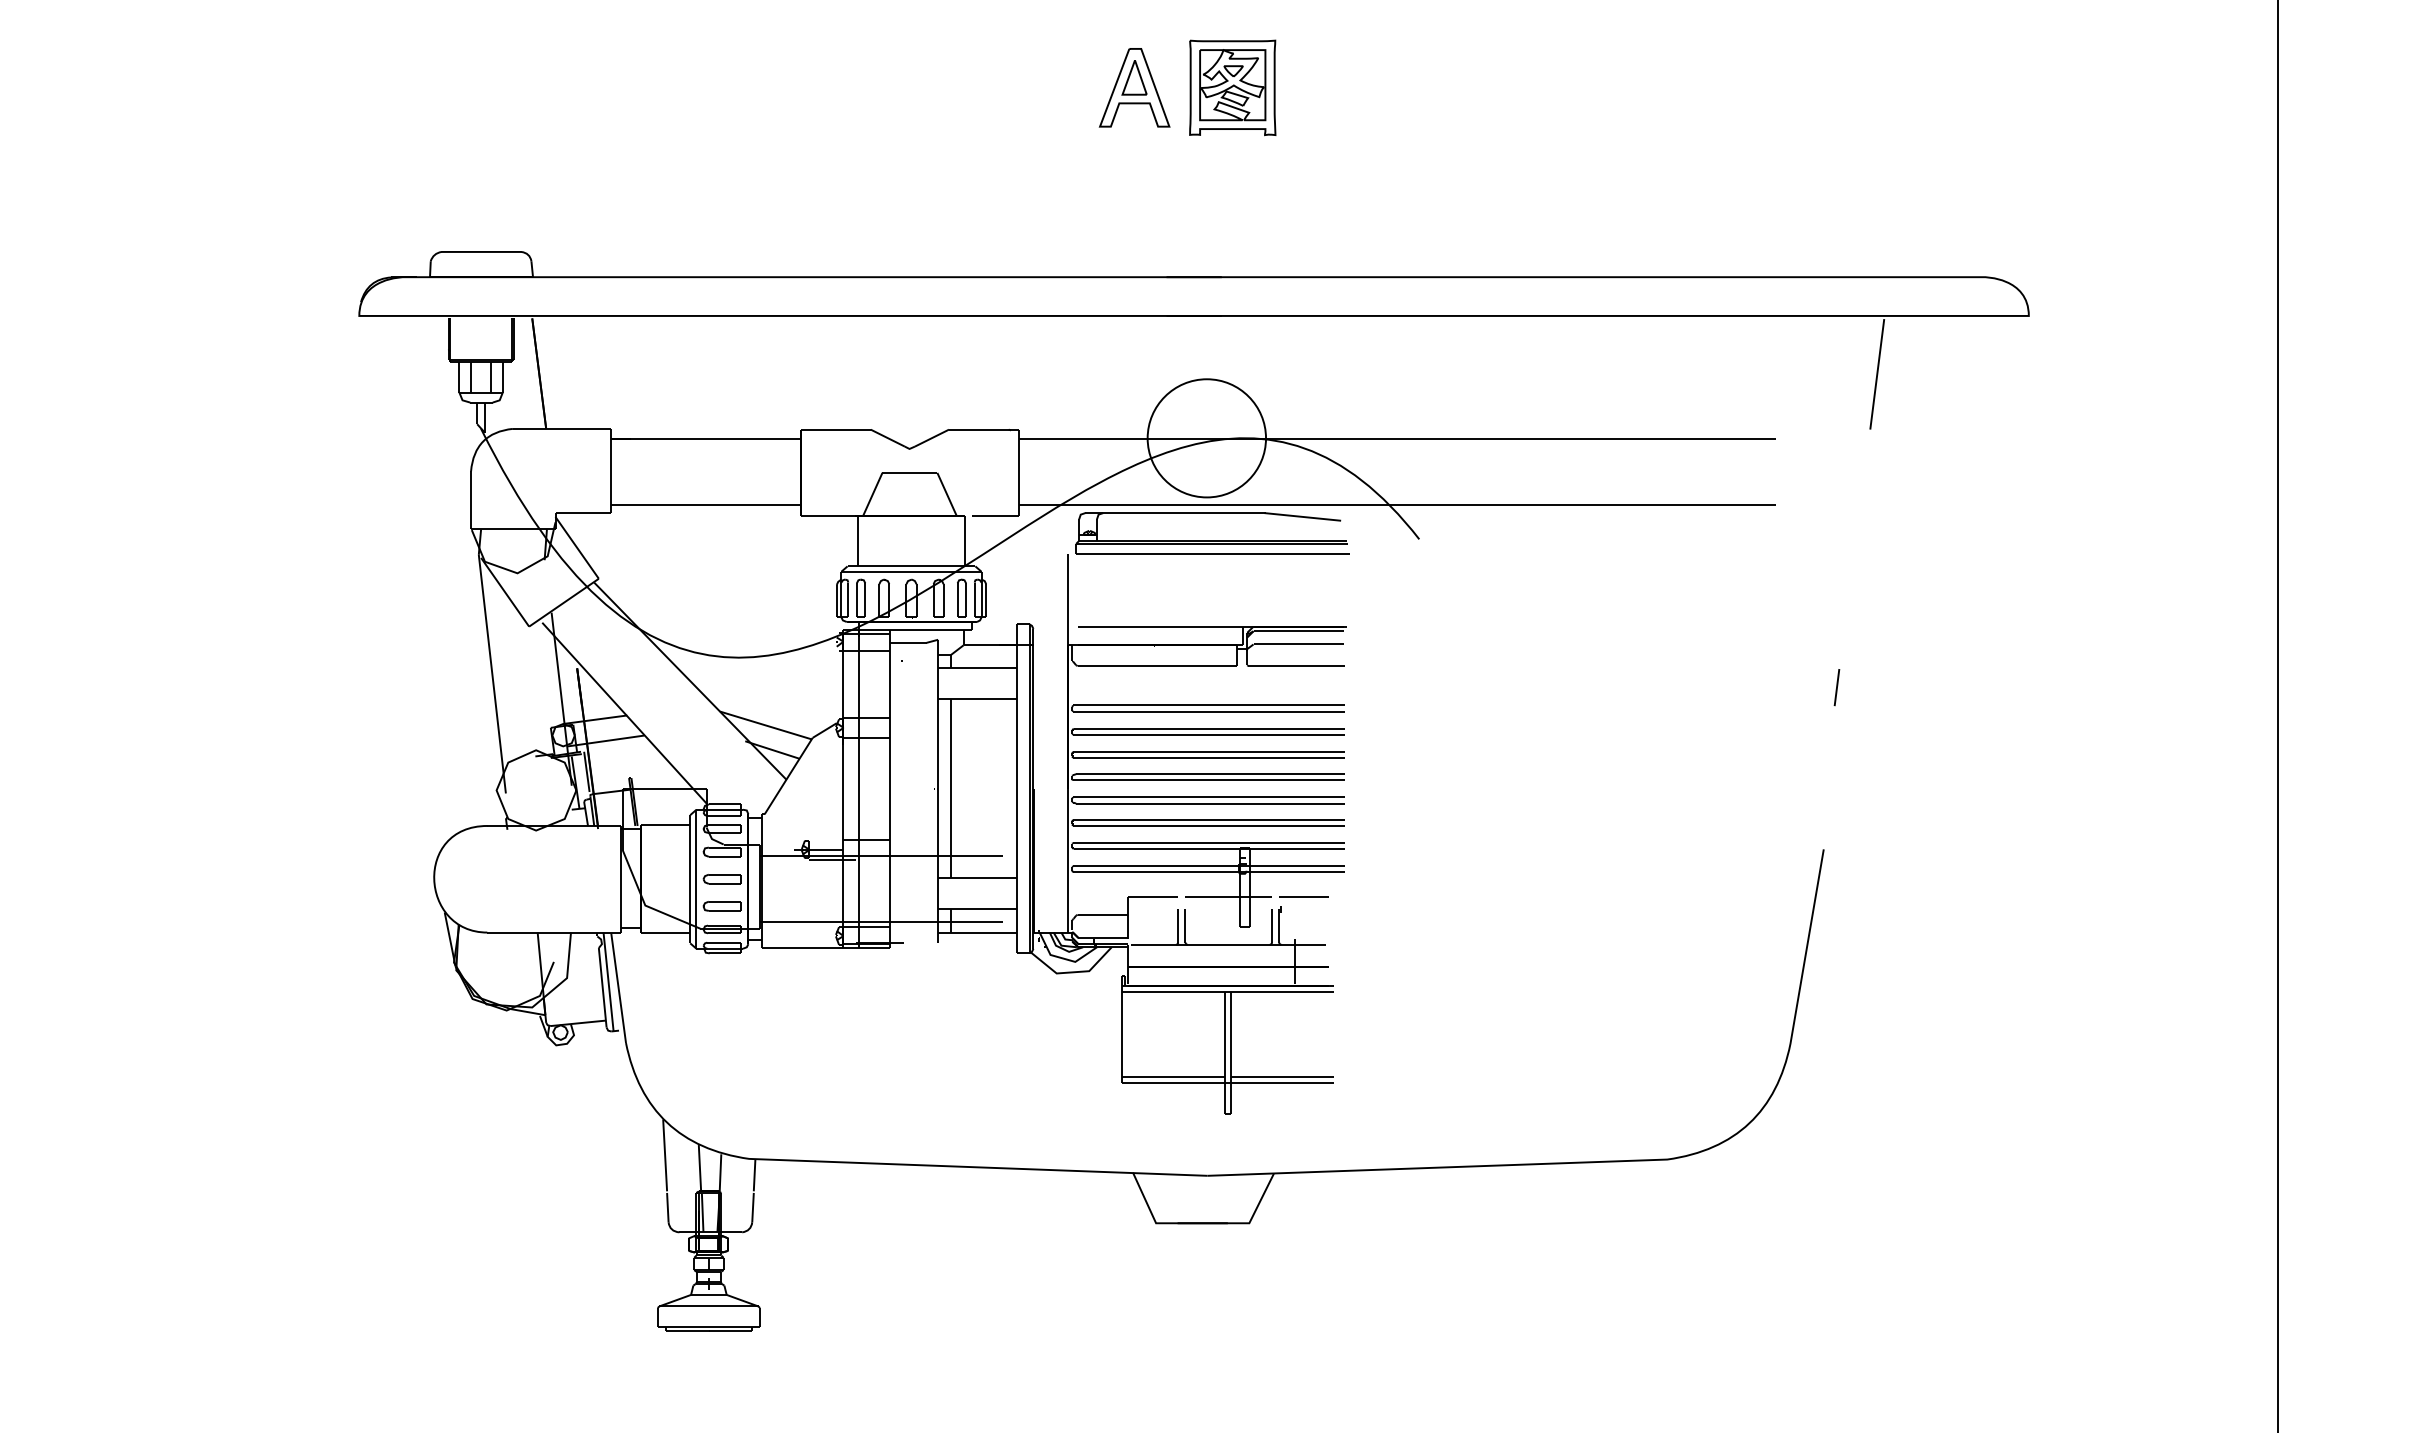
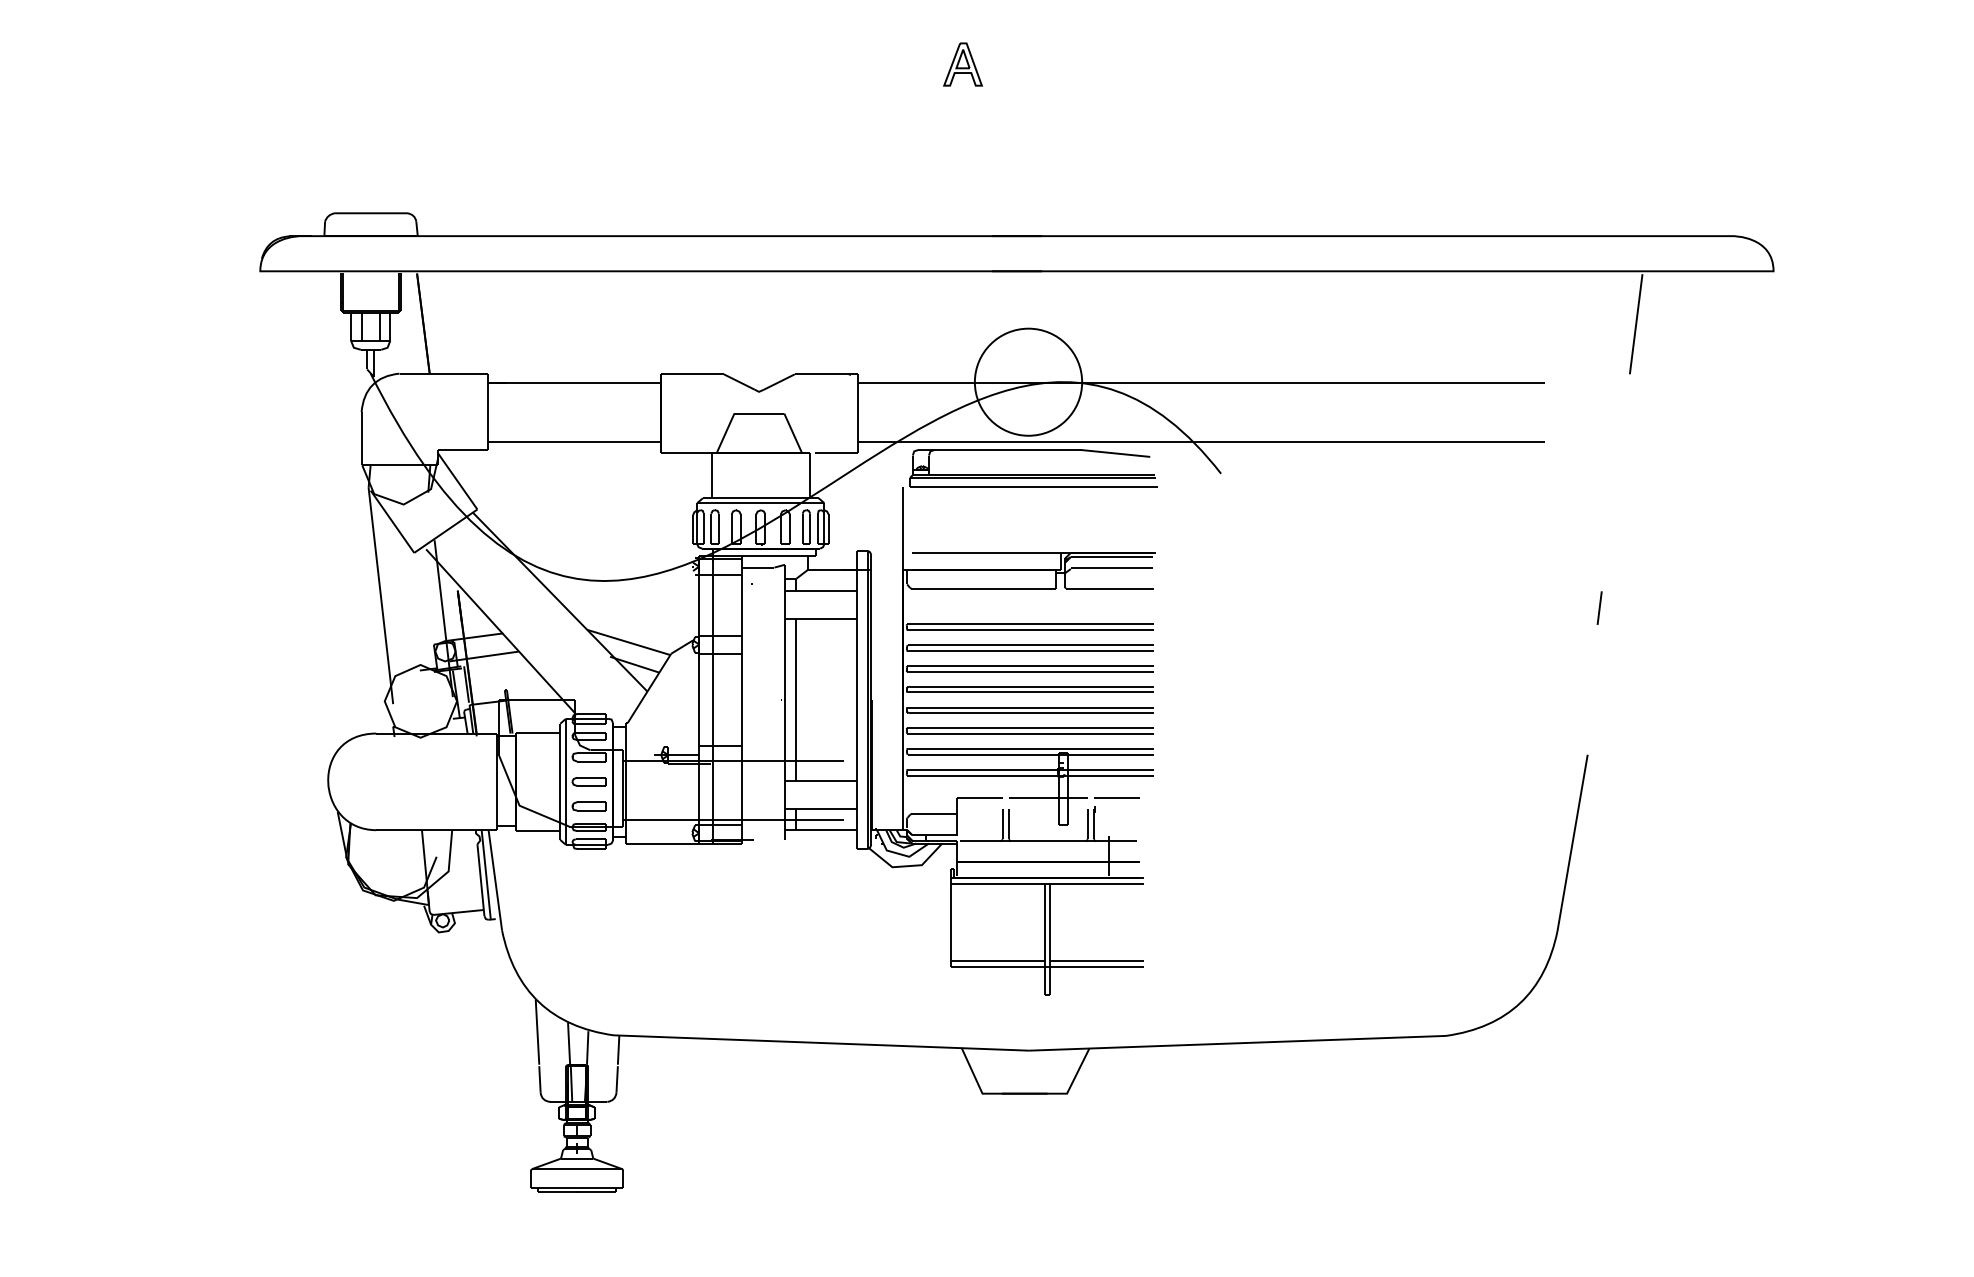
part: (1134, 87) -> (962, 64), size x0.6
part: (1232, 87) -> (1051, 64), removed

